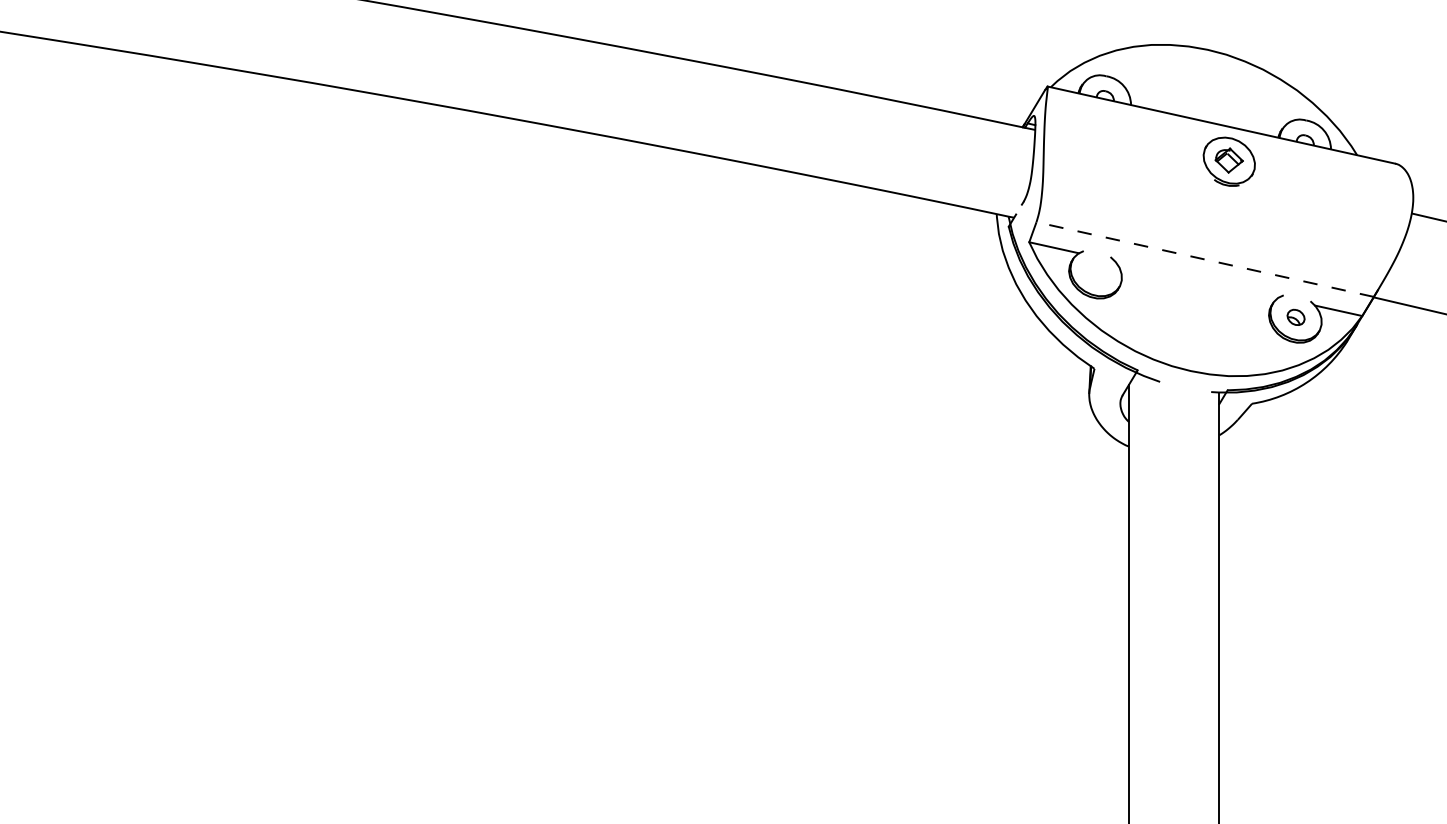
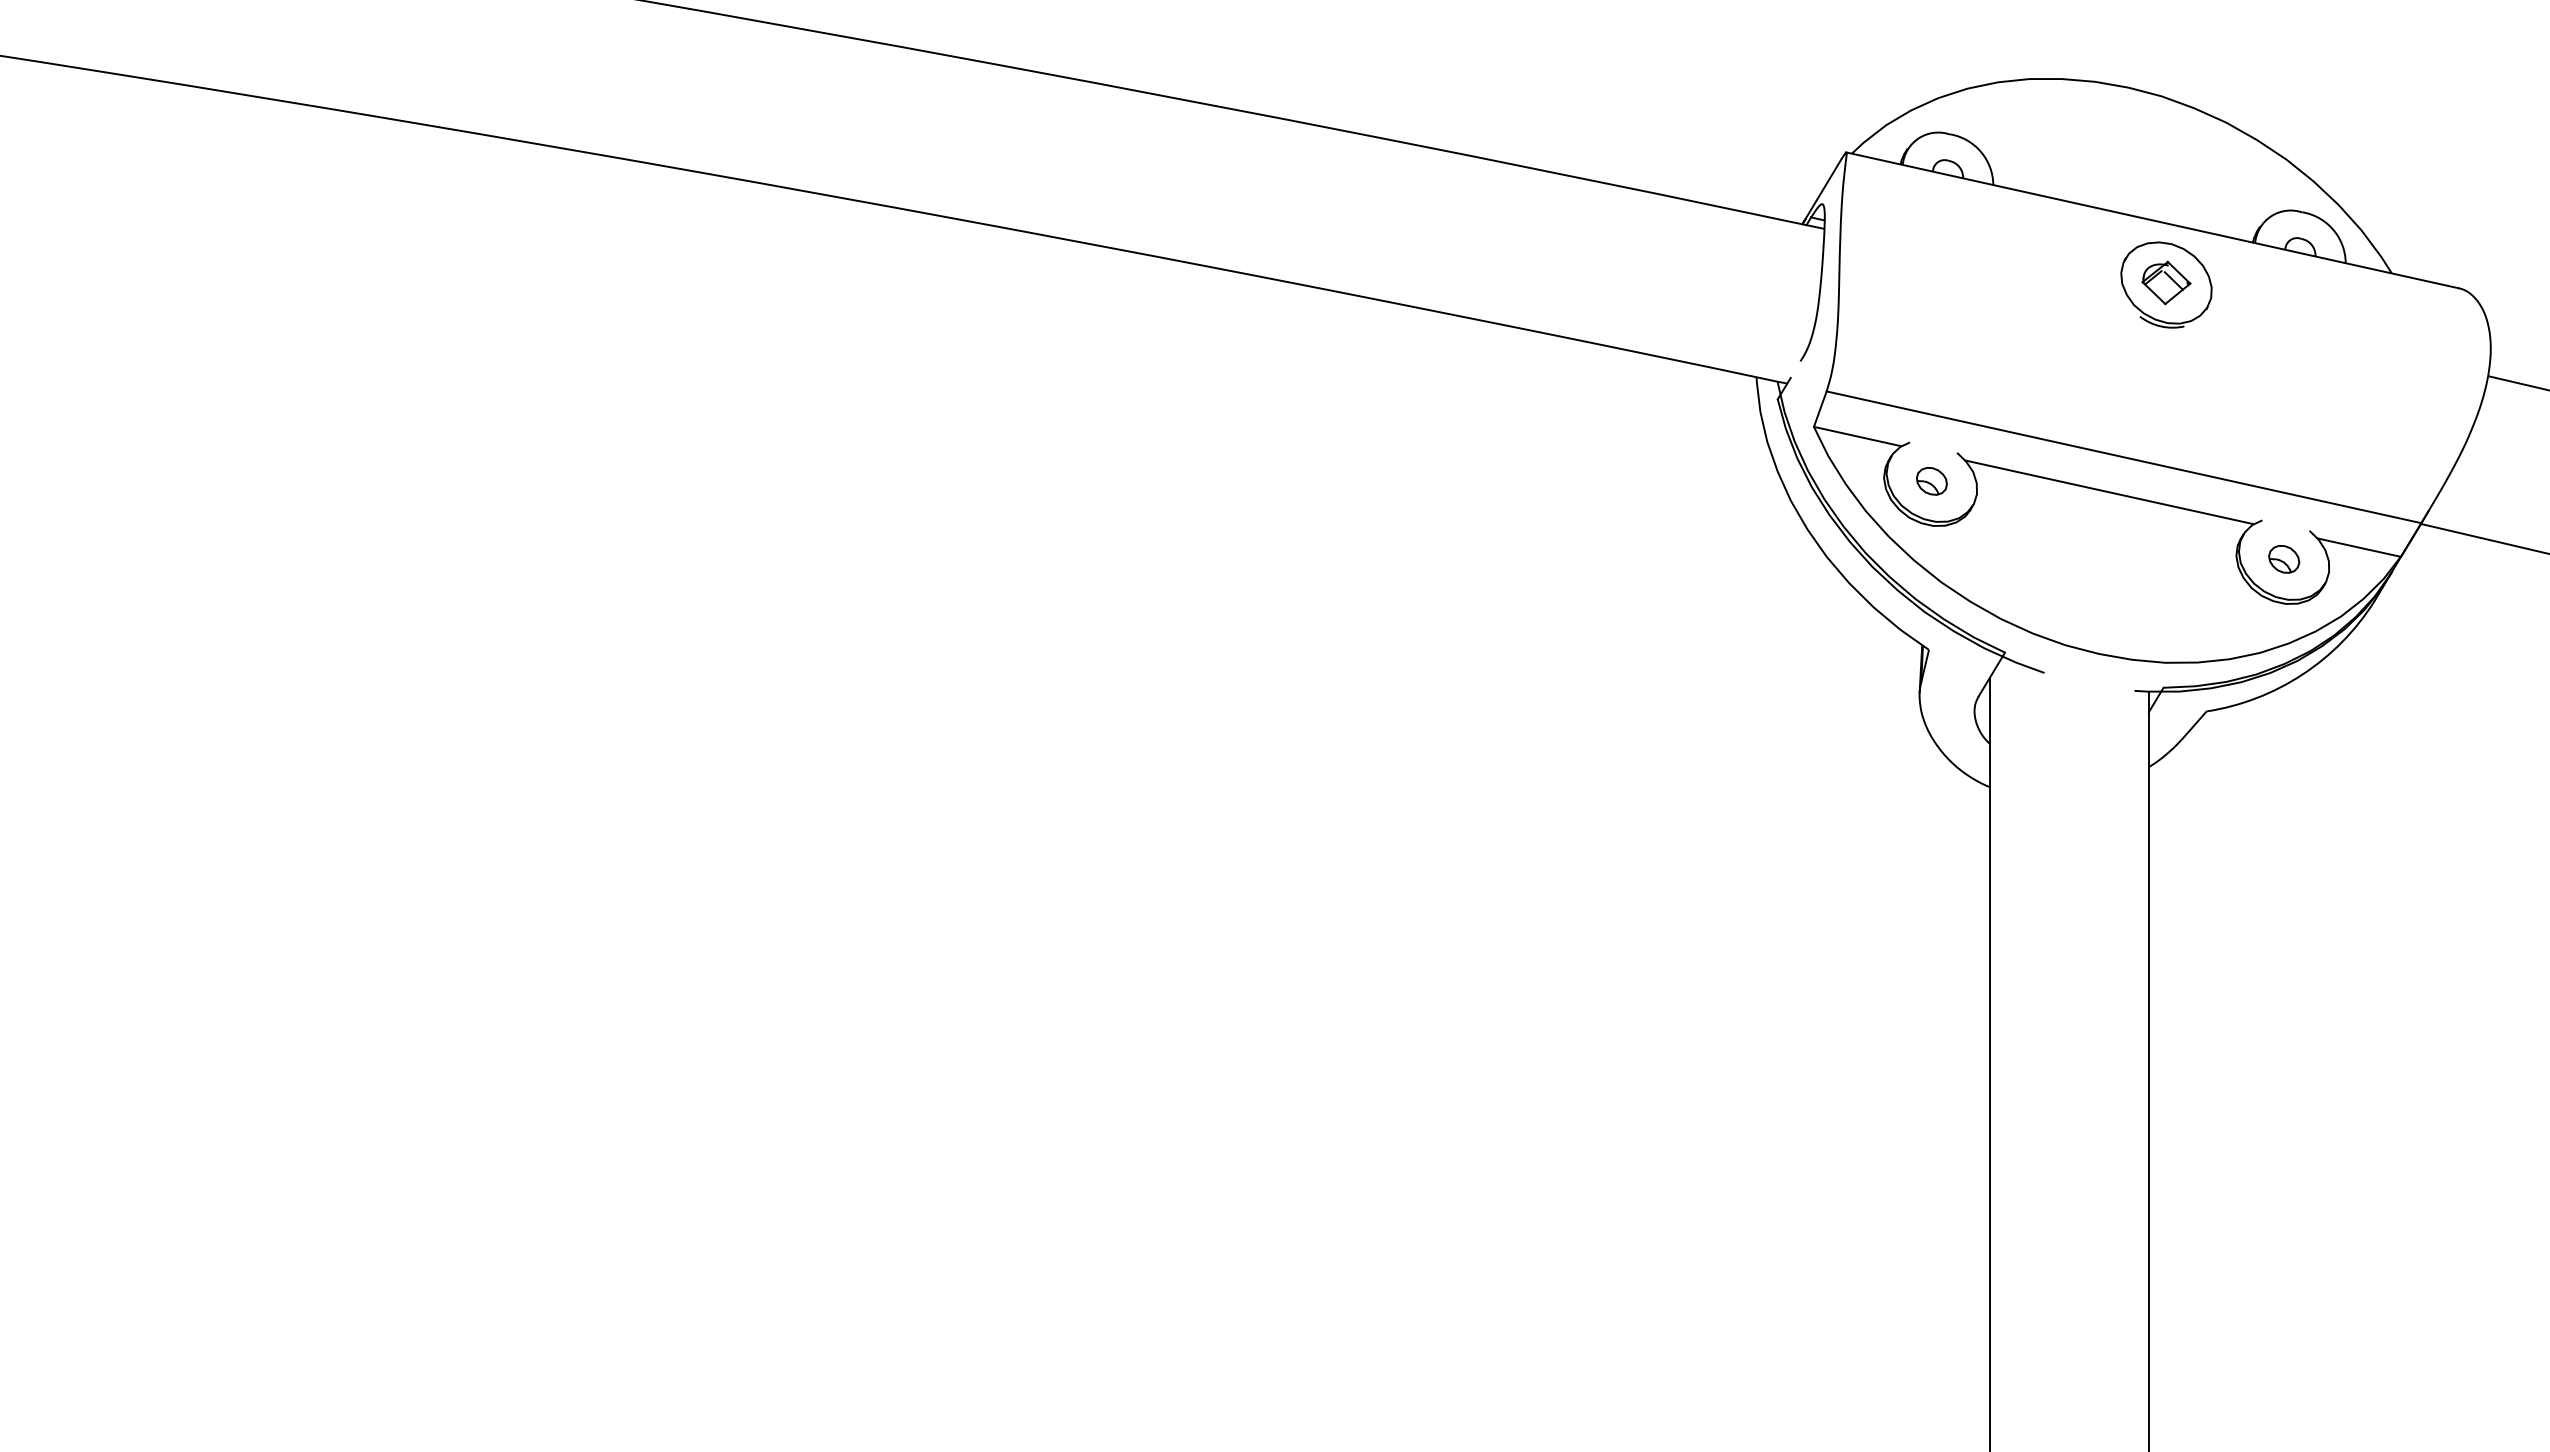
line: (1205, 259) -> (2124, 457), dashed -> solid
part: (1095, 272) -> (1930, 480), added
line: (1196, 279) -> (2108, 492), added

